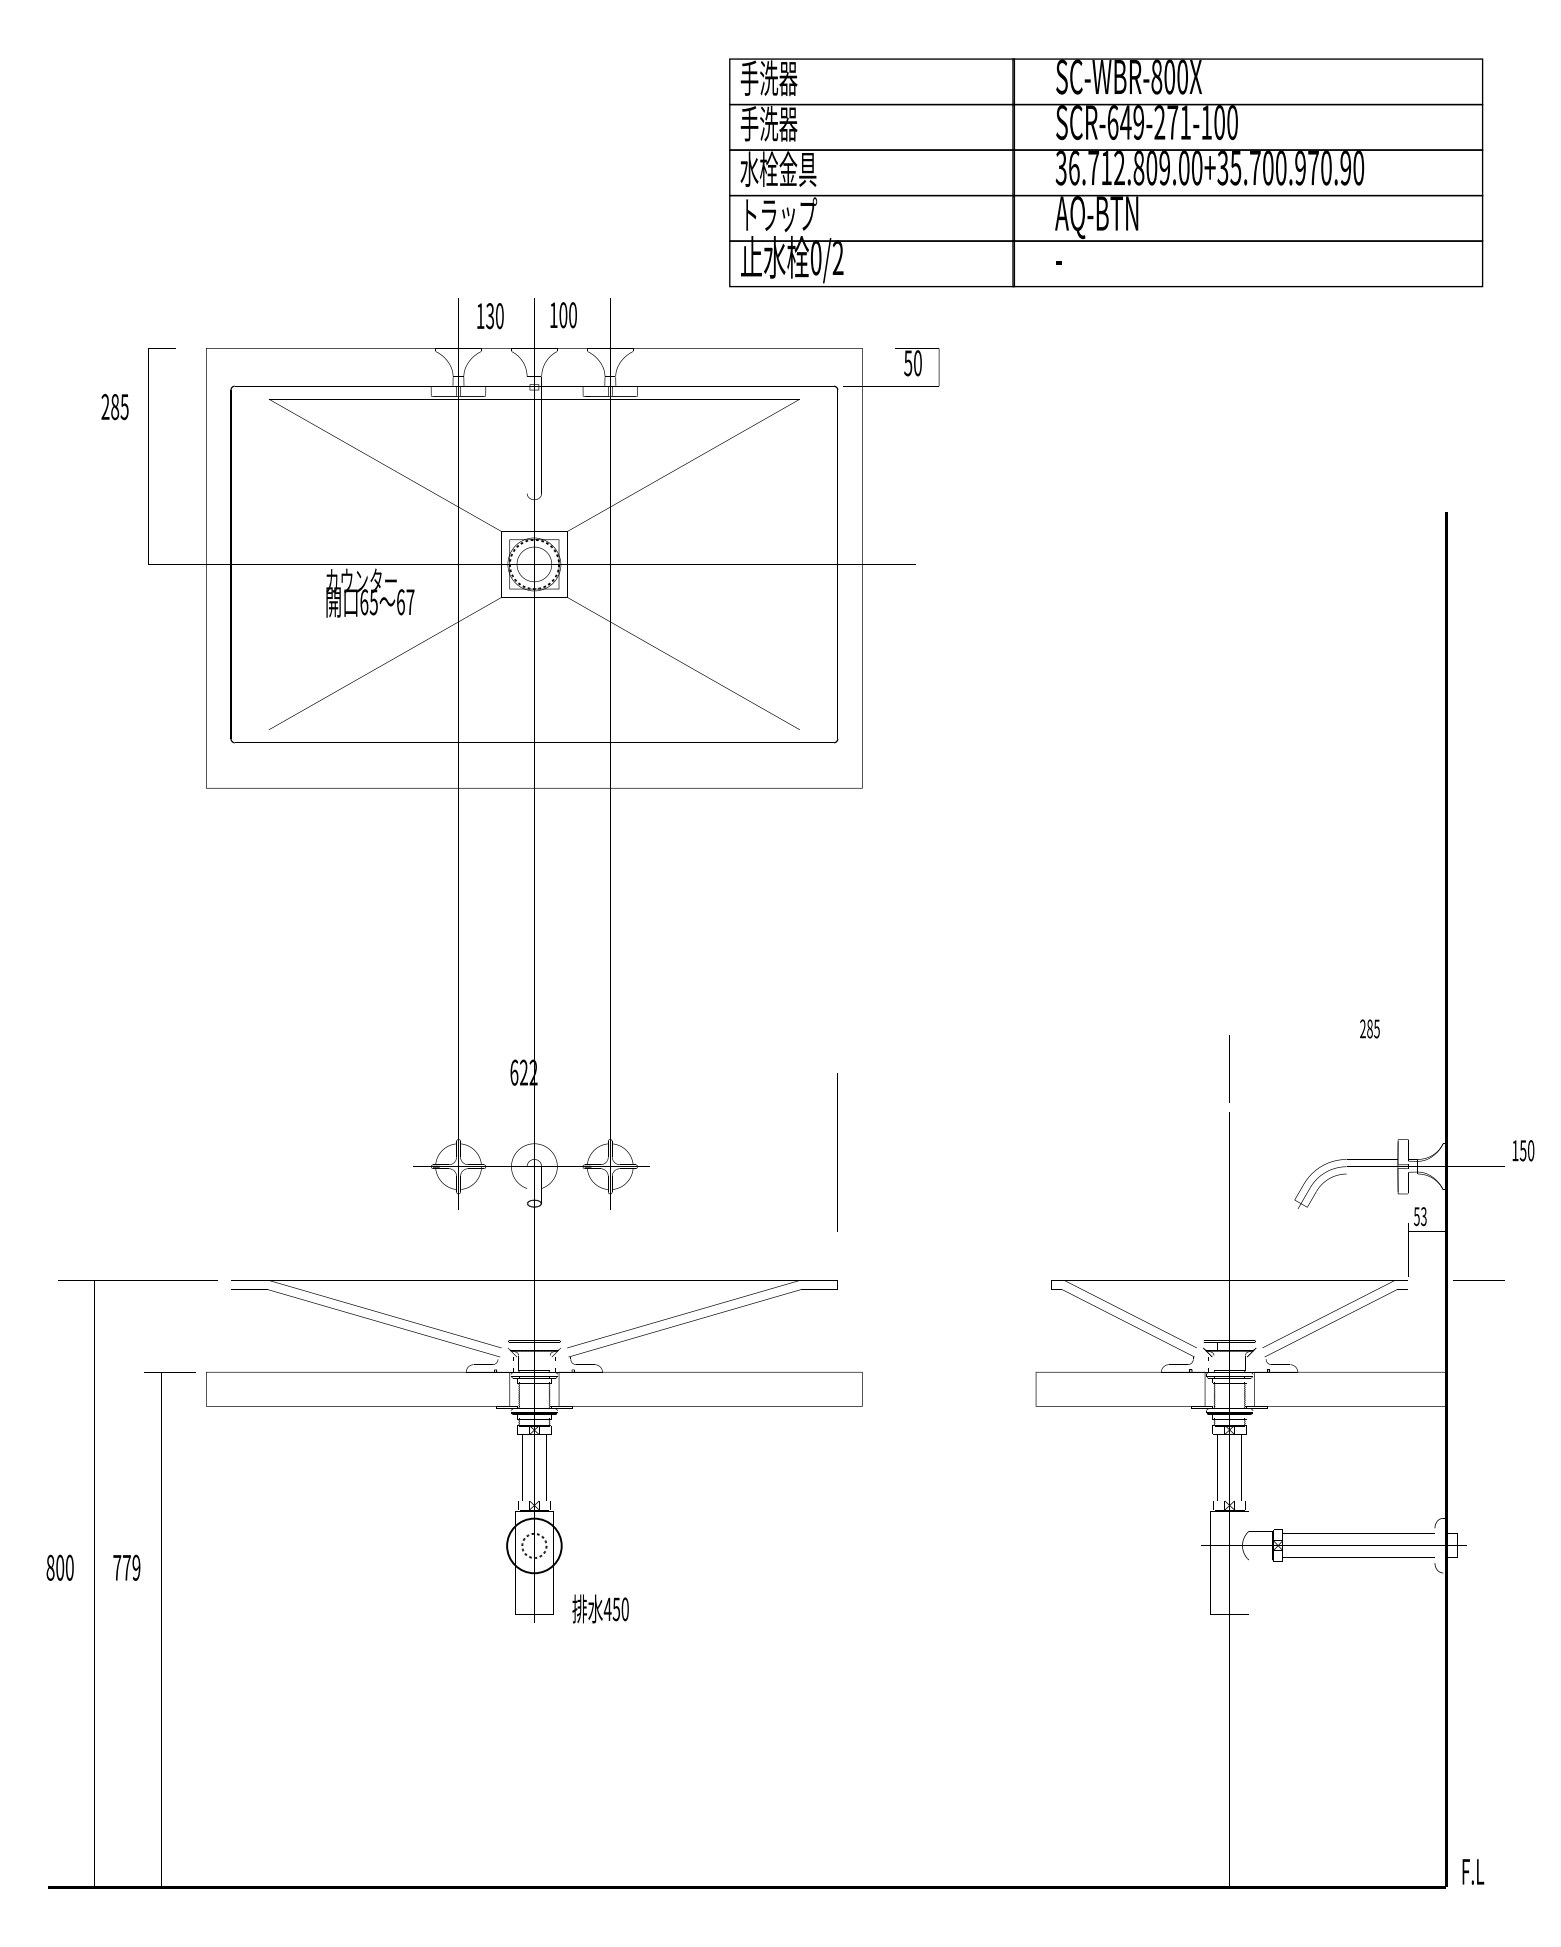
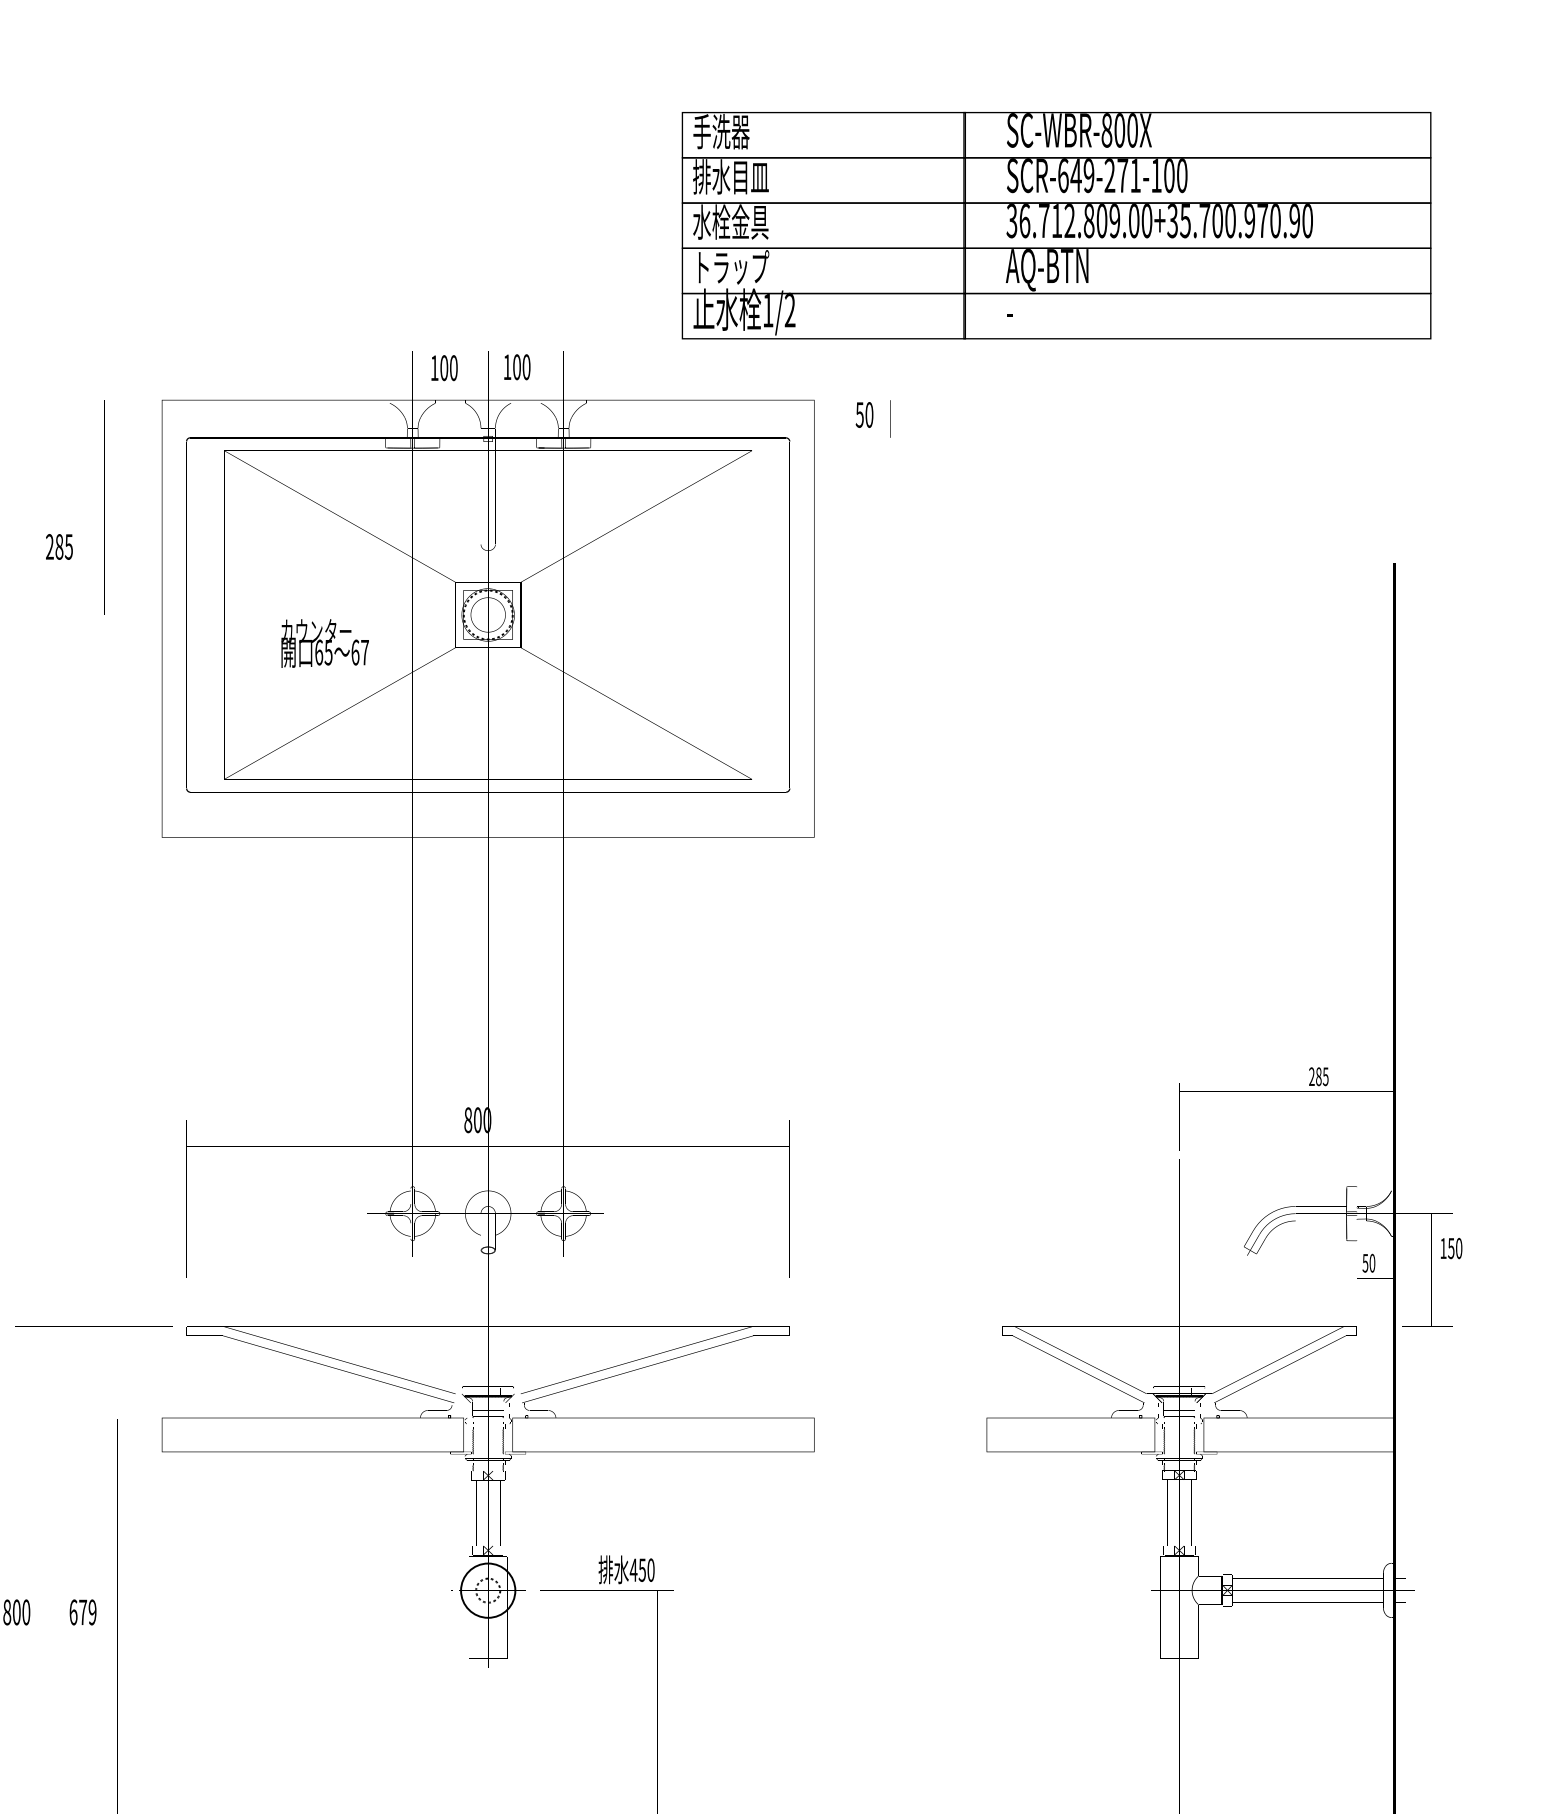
text: (778, 123) -> (730, 176), 手洗器 -> 排水目皿
text: (815, 257) -> (767, 309), 0/2 -> 1/2
text: (490, 316) -> (444, 368), 130 -> 100
text: (114, 407) -> (58, 547), moved
text: (523, 1072) -> (477, 1120), 622 -> 800
text: (1523, 1150) -> (1451, 1248), moved
text: (1423, 1216) -> (1372, 1263), 53 -> 50
text: (117, 1567) -> (73, 1612), 779 -> 679
text: (600, 1608) -> (626, 1569), moved

